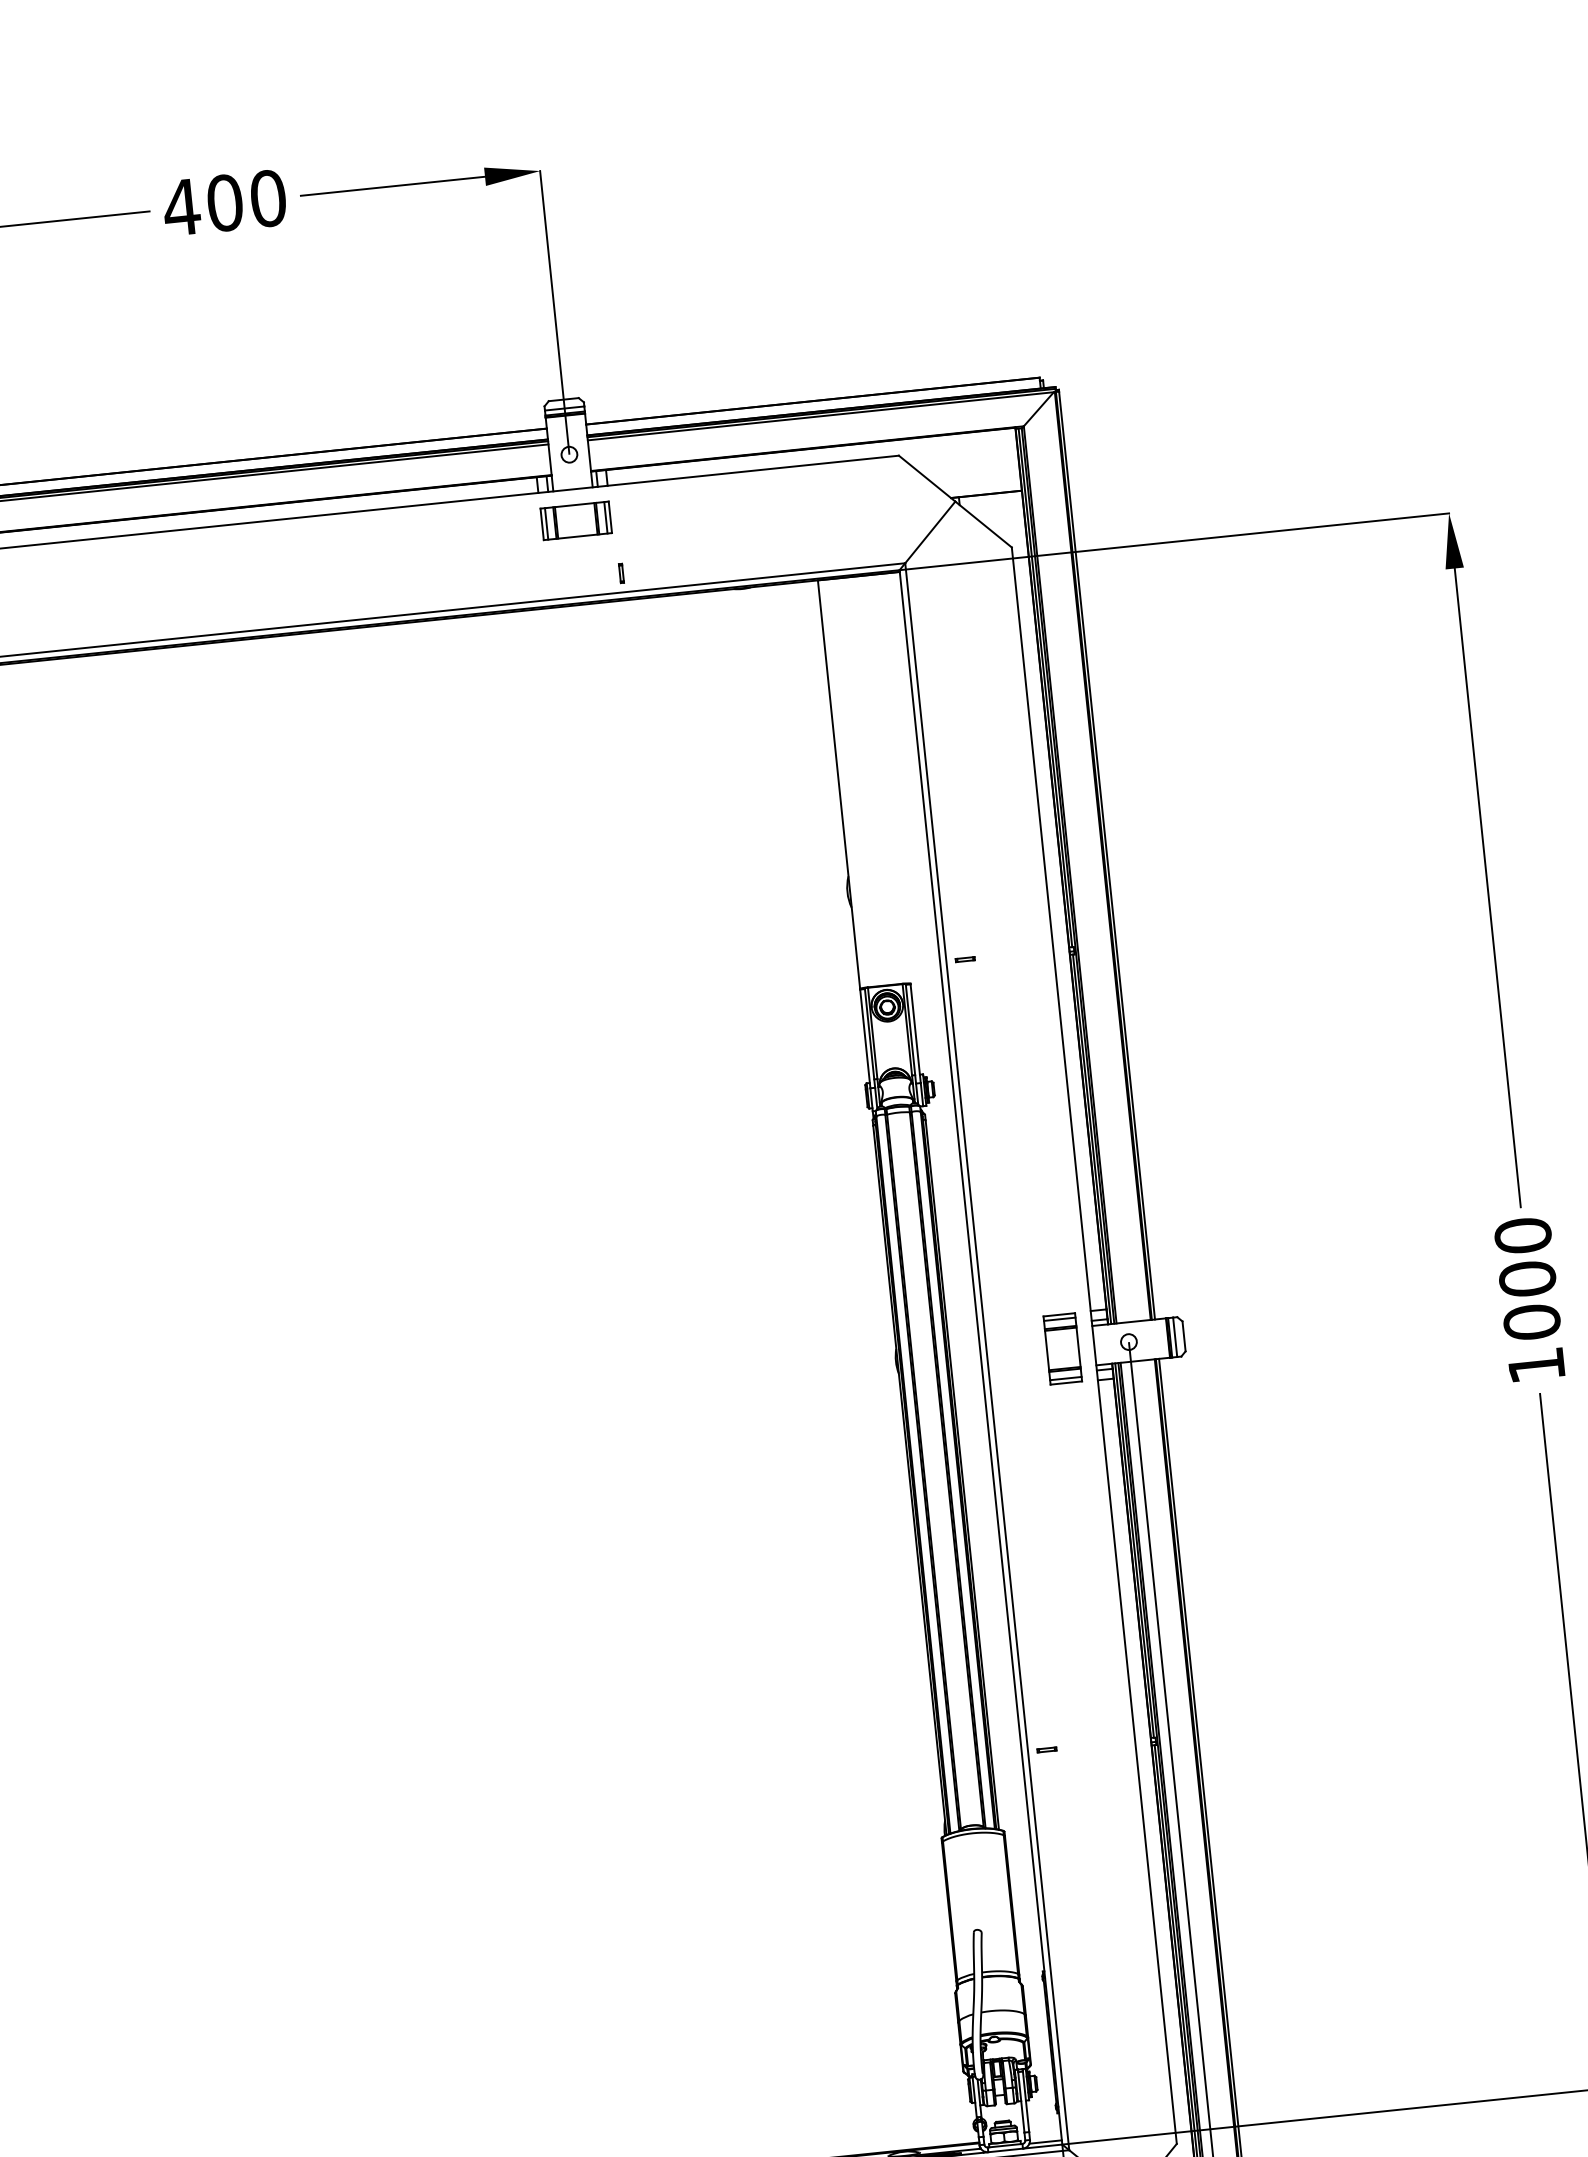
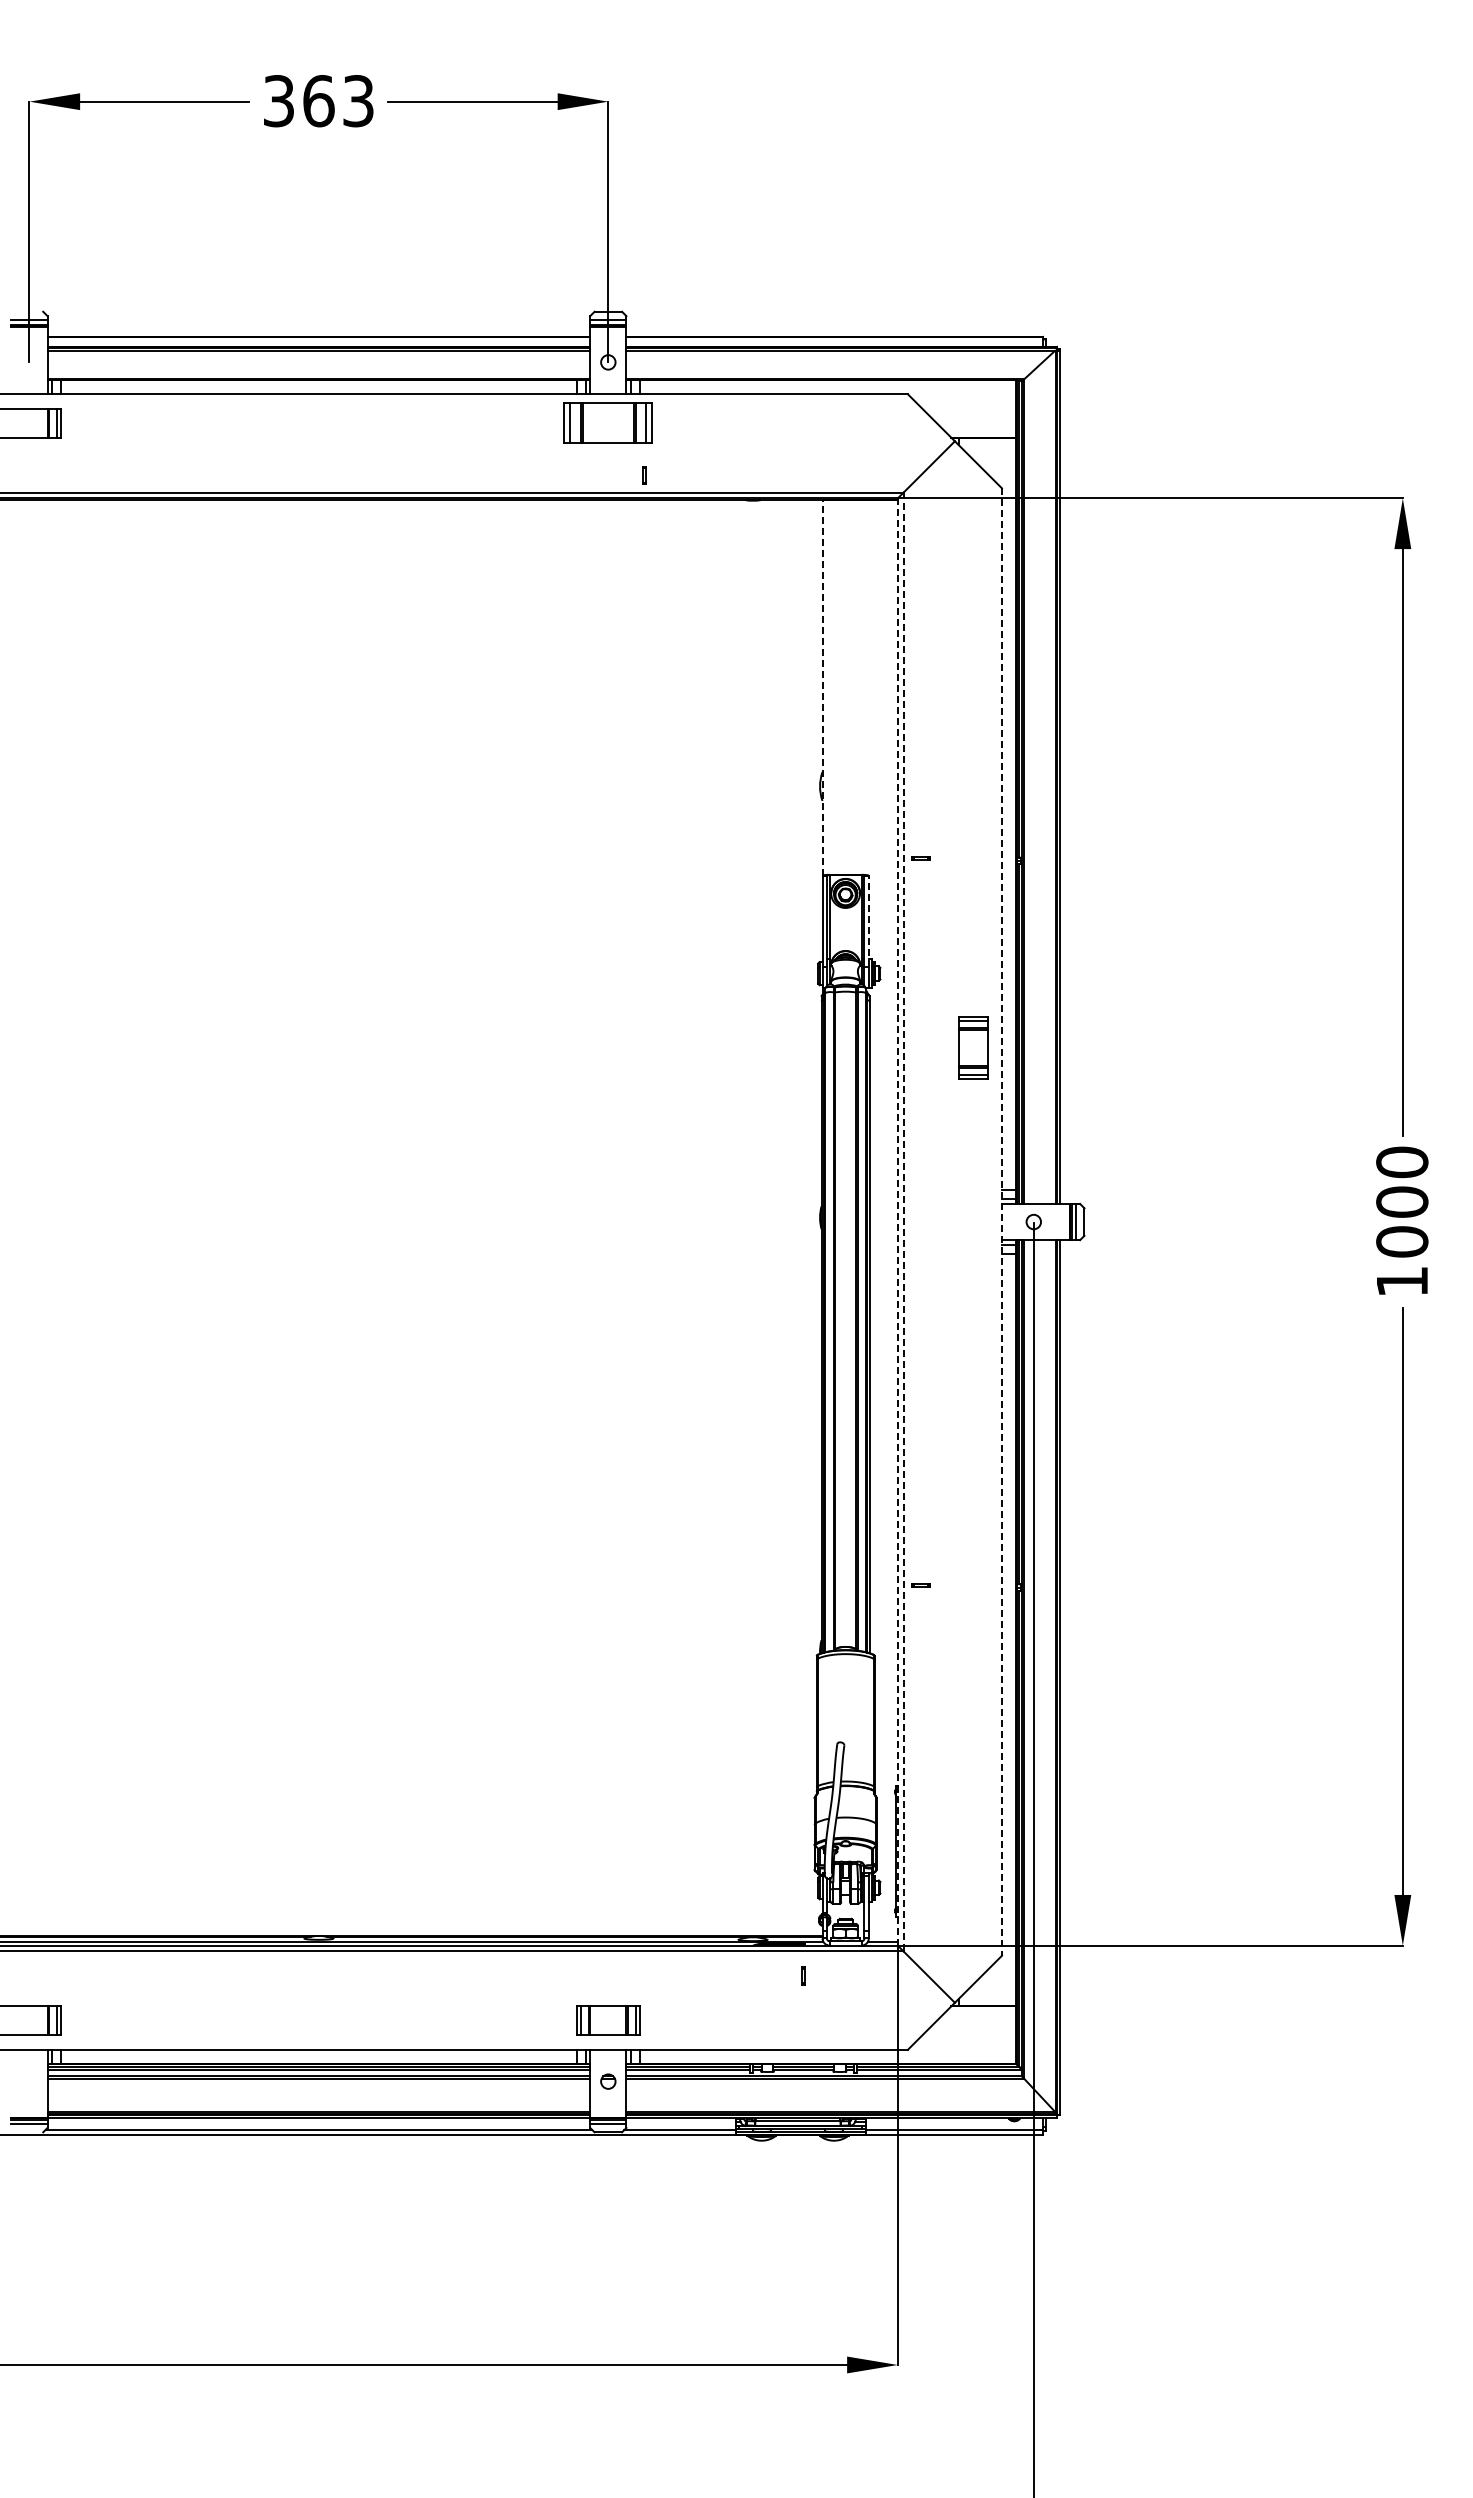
text: (224, 203) -> (318, 101), 400 -> 363
part: (576, 521) -> (608, 423), size x1.4
line: (838, 784) -> (822, 687), solid -> dashed
line: (915, 1033) -> (868, 921), solid -> dashed
line: (1093, 1346) -> (1001, 1222), solid -> dashed
part: (1063, 1348) -> (973, 1047), moved
line: (987, 1356) -> (903, 1221), solid -> dashed
line: (980, 1357) -> (897, 1222), solid -> dashed

